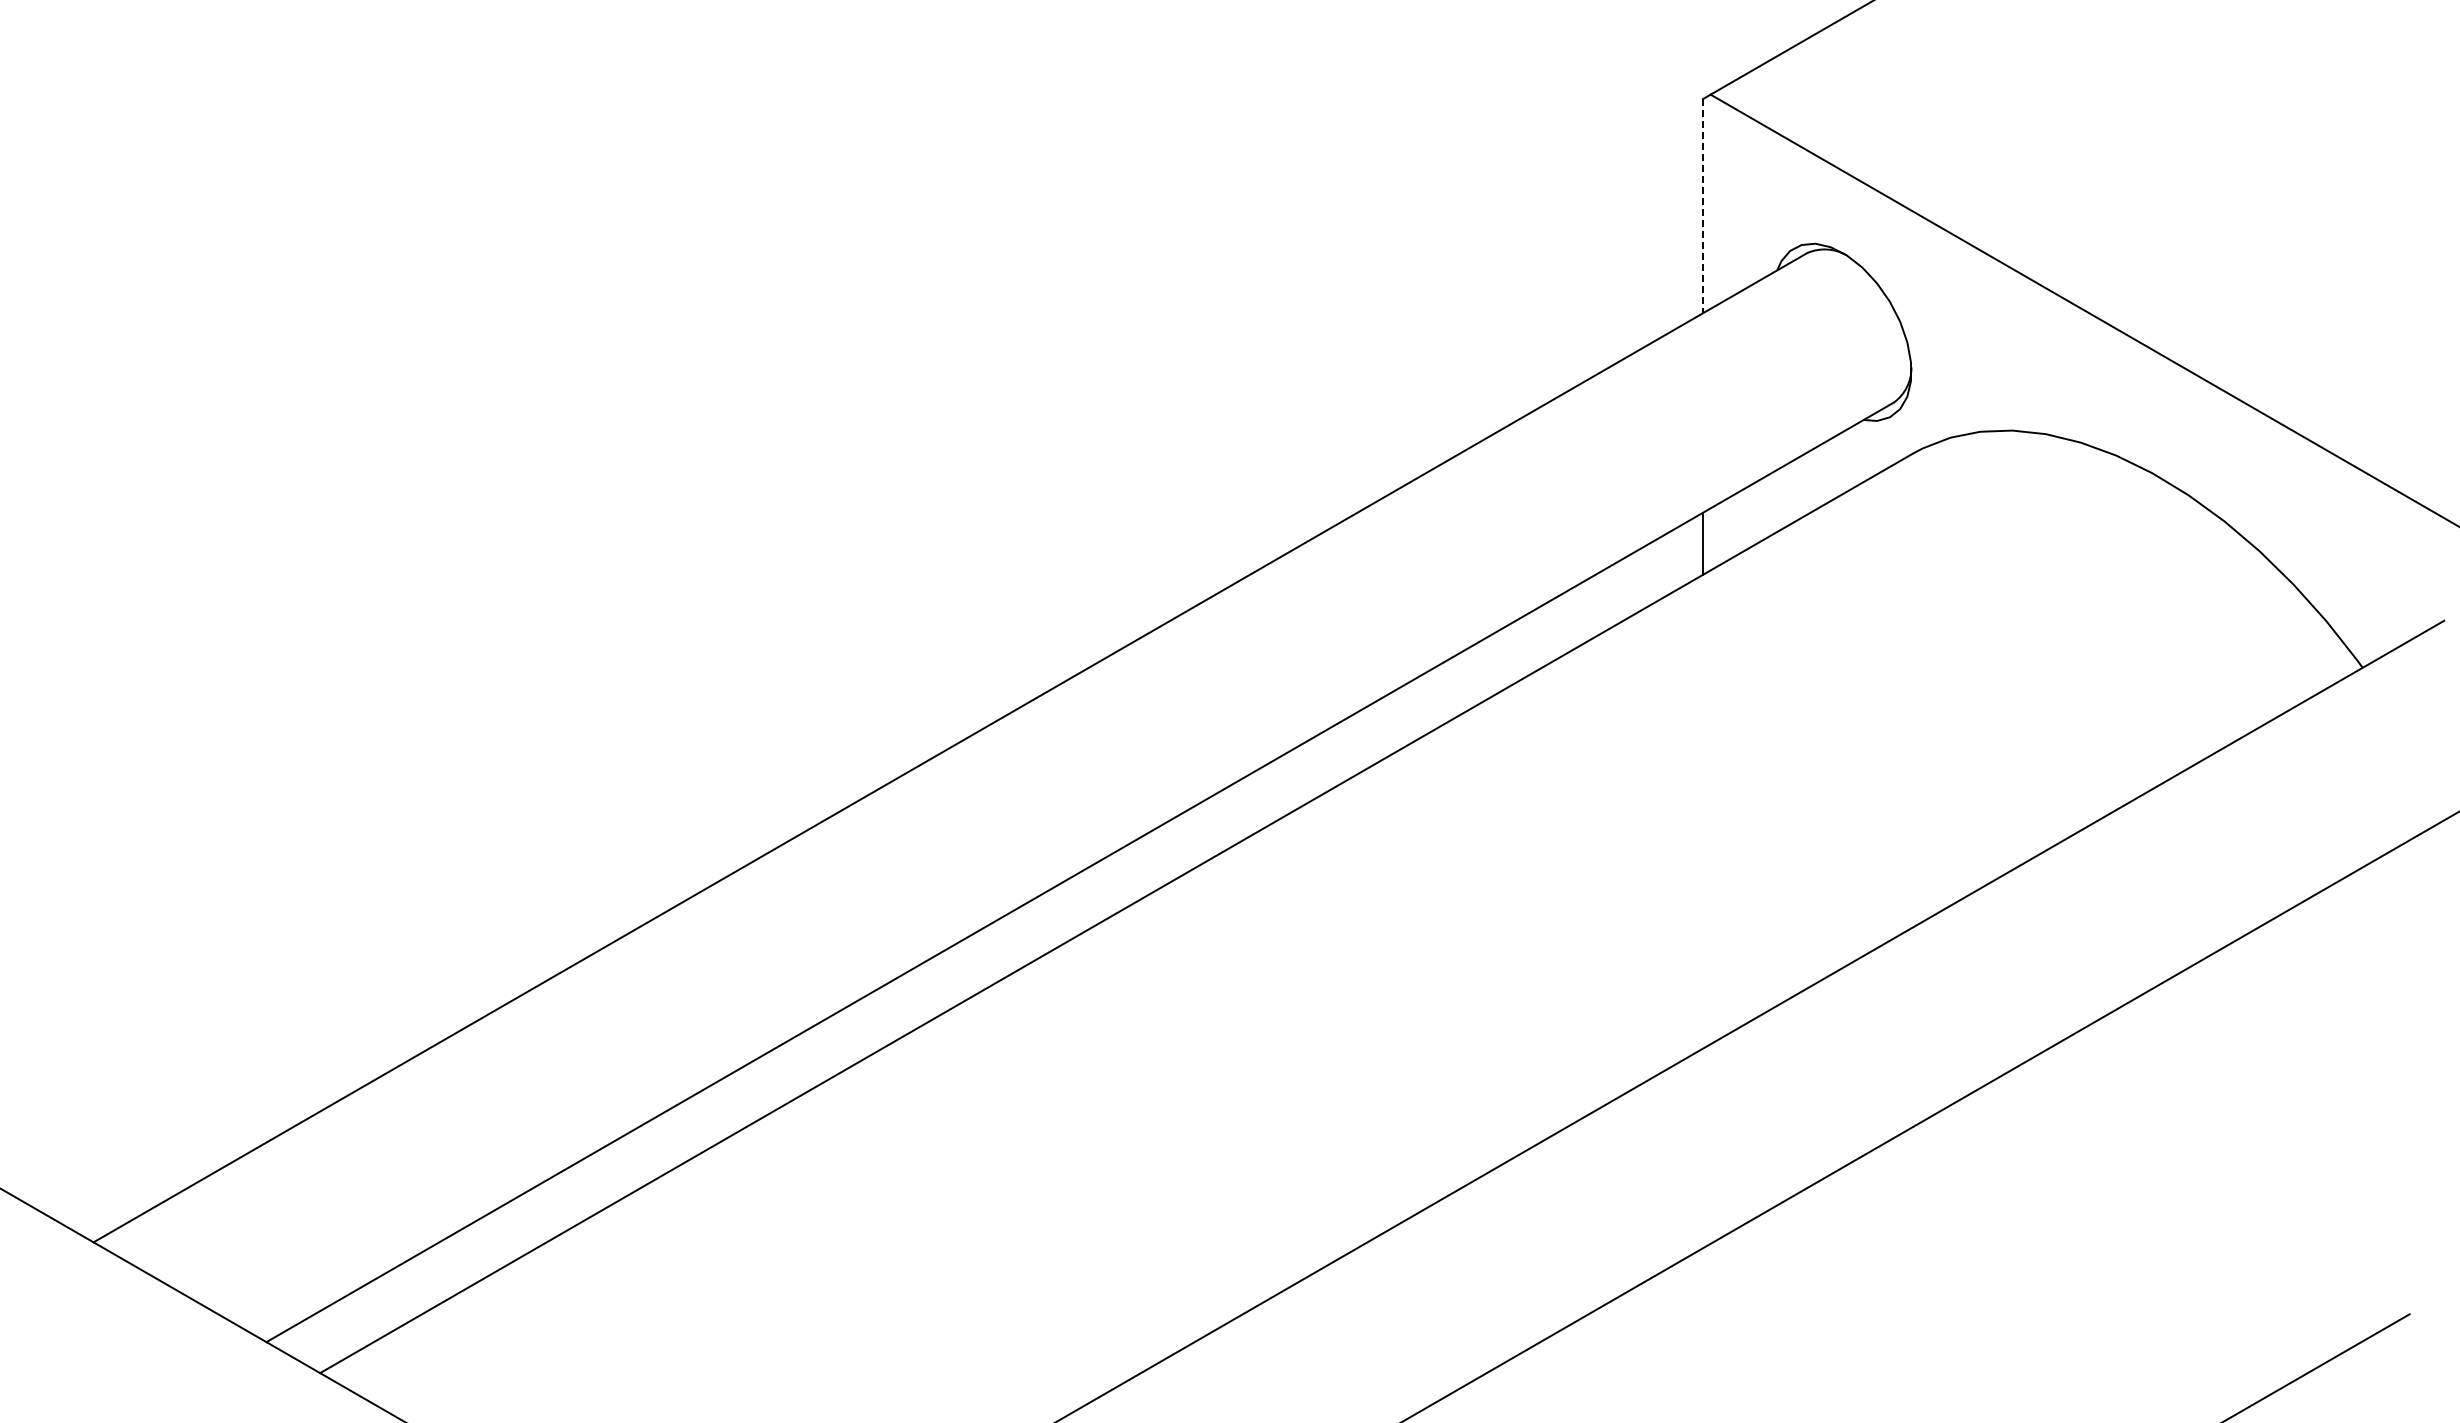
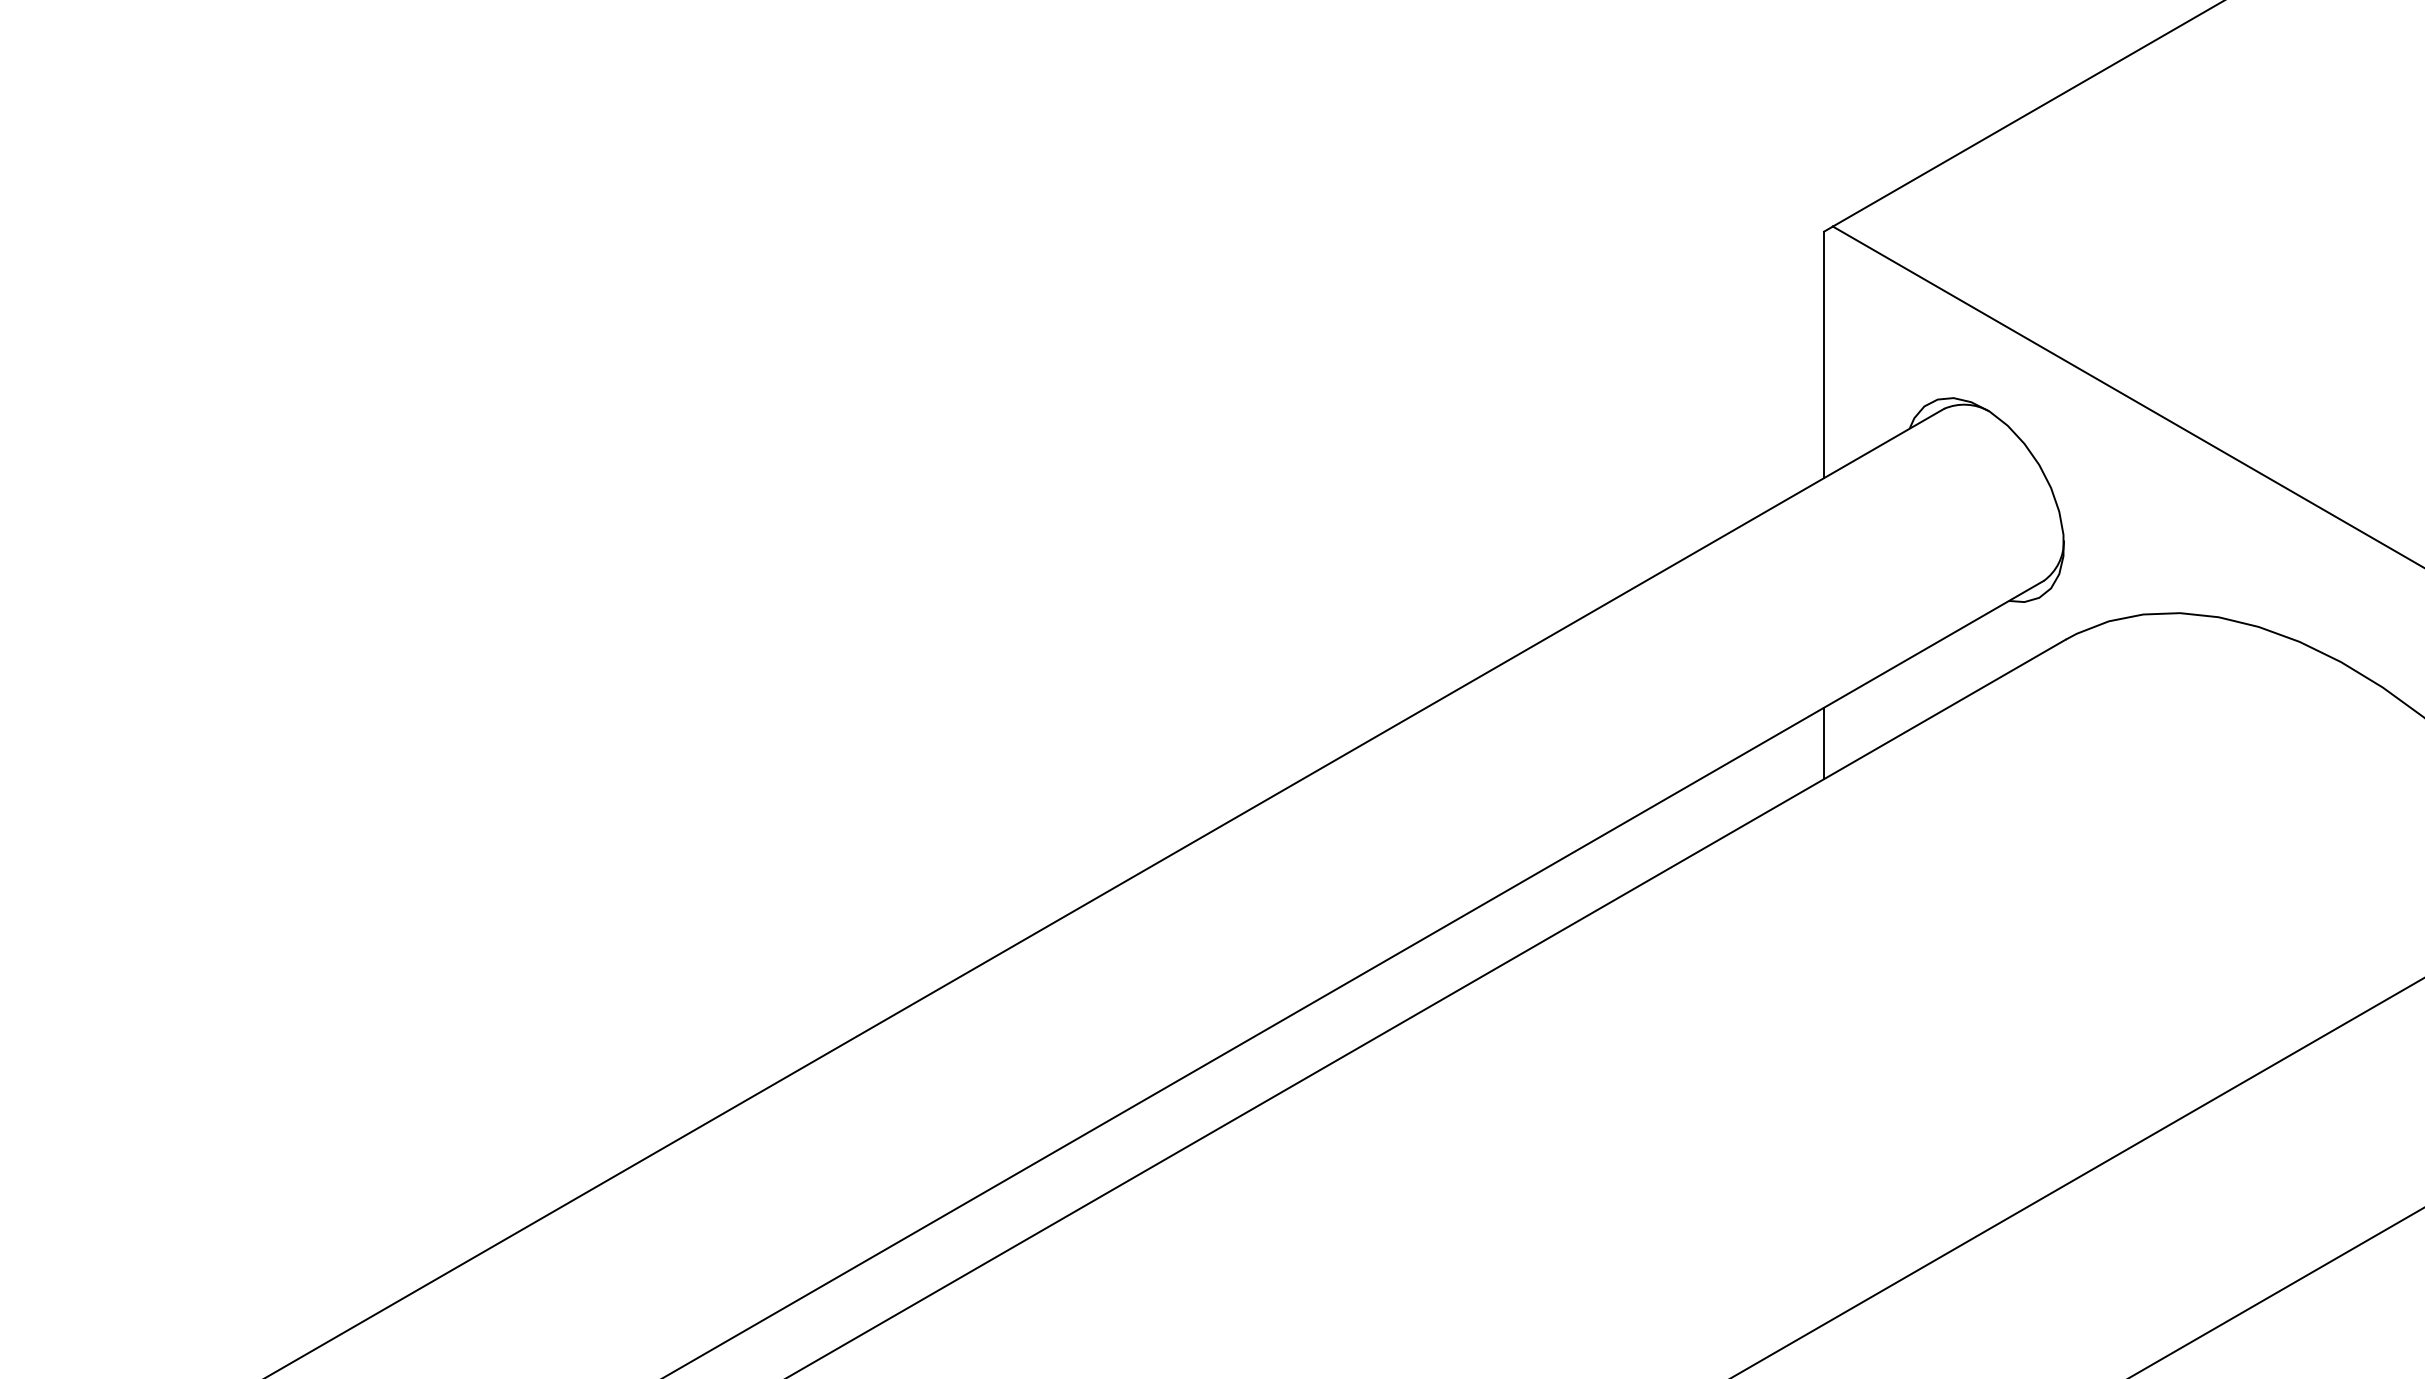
line: (1702, 206) -> (1823, 355), dashed -> solid

